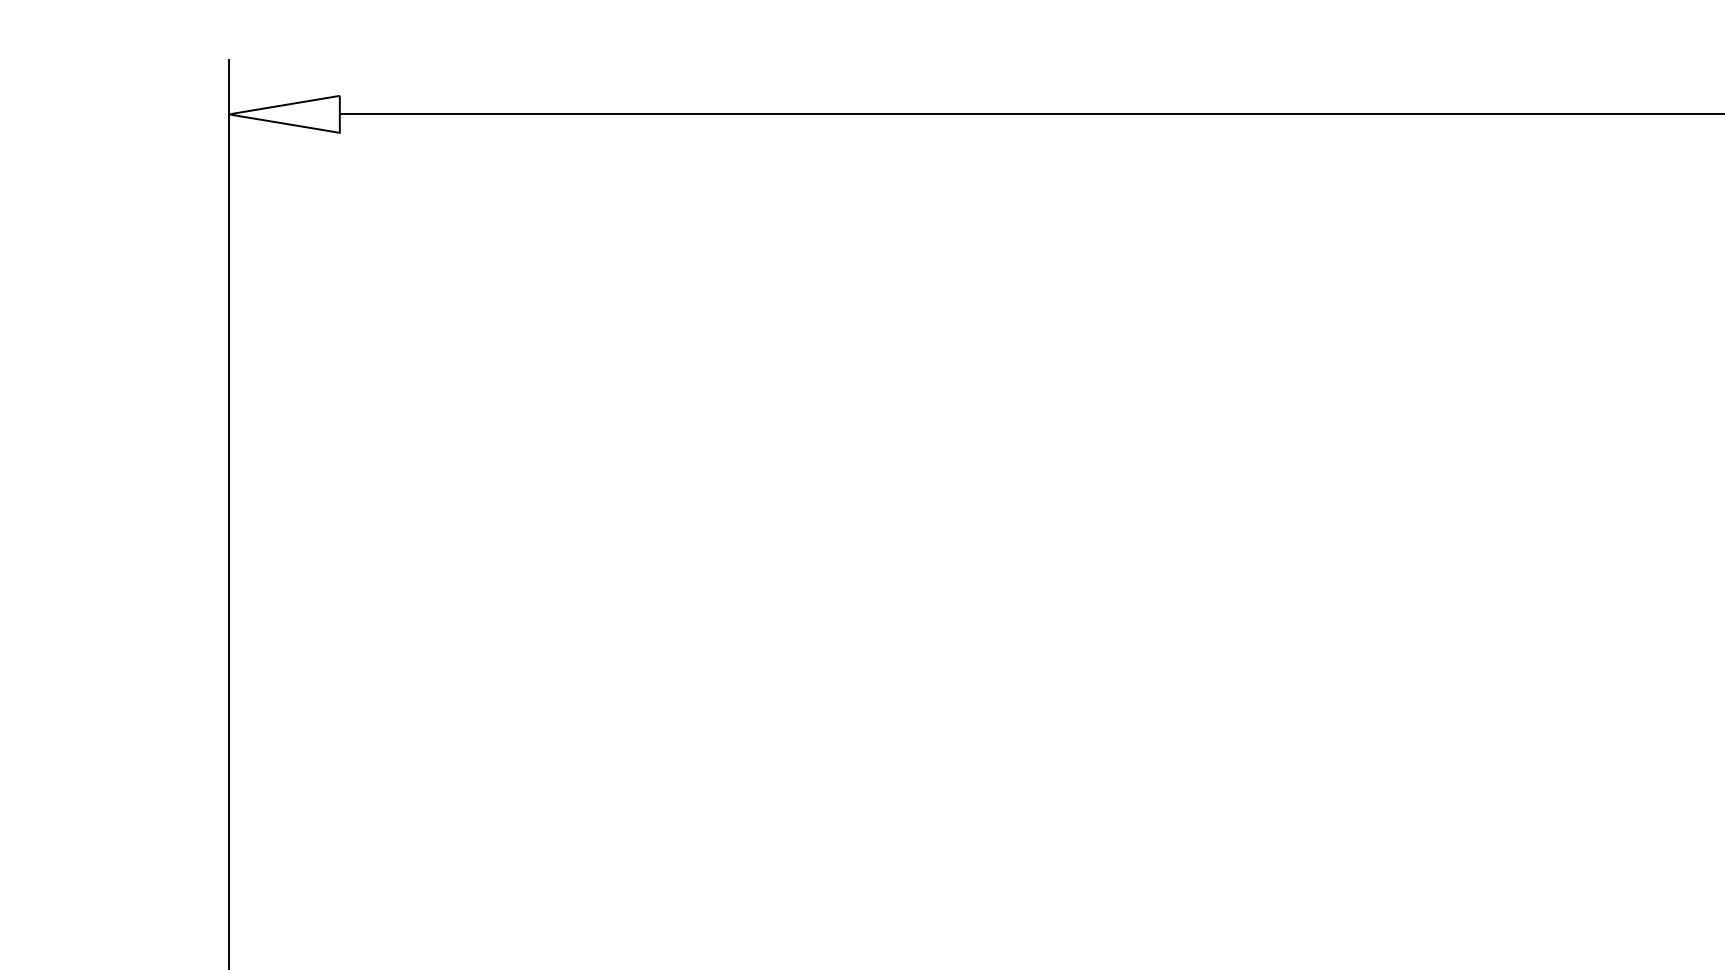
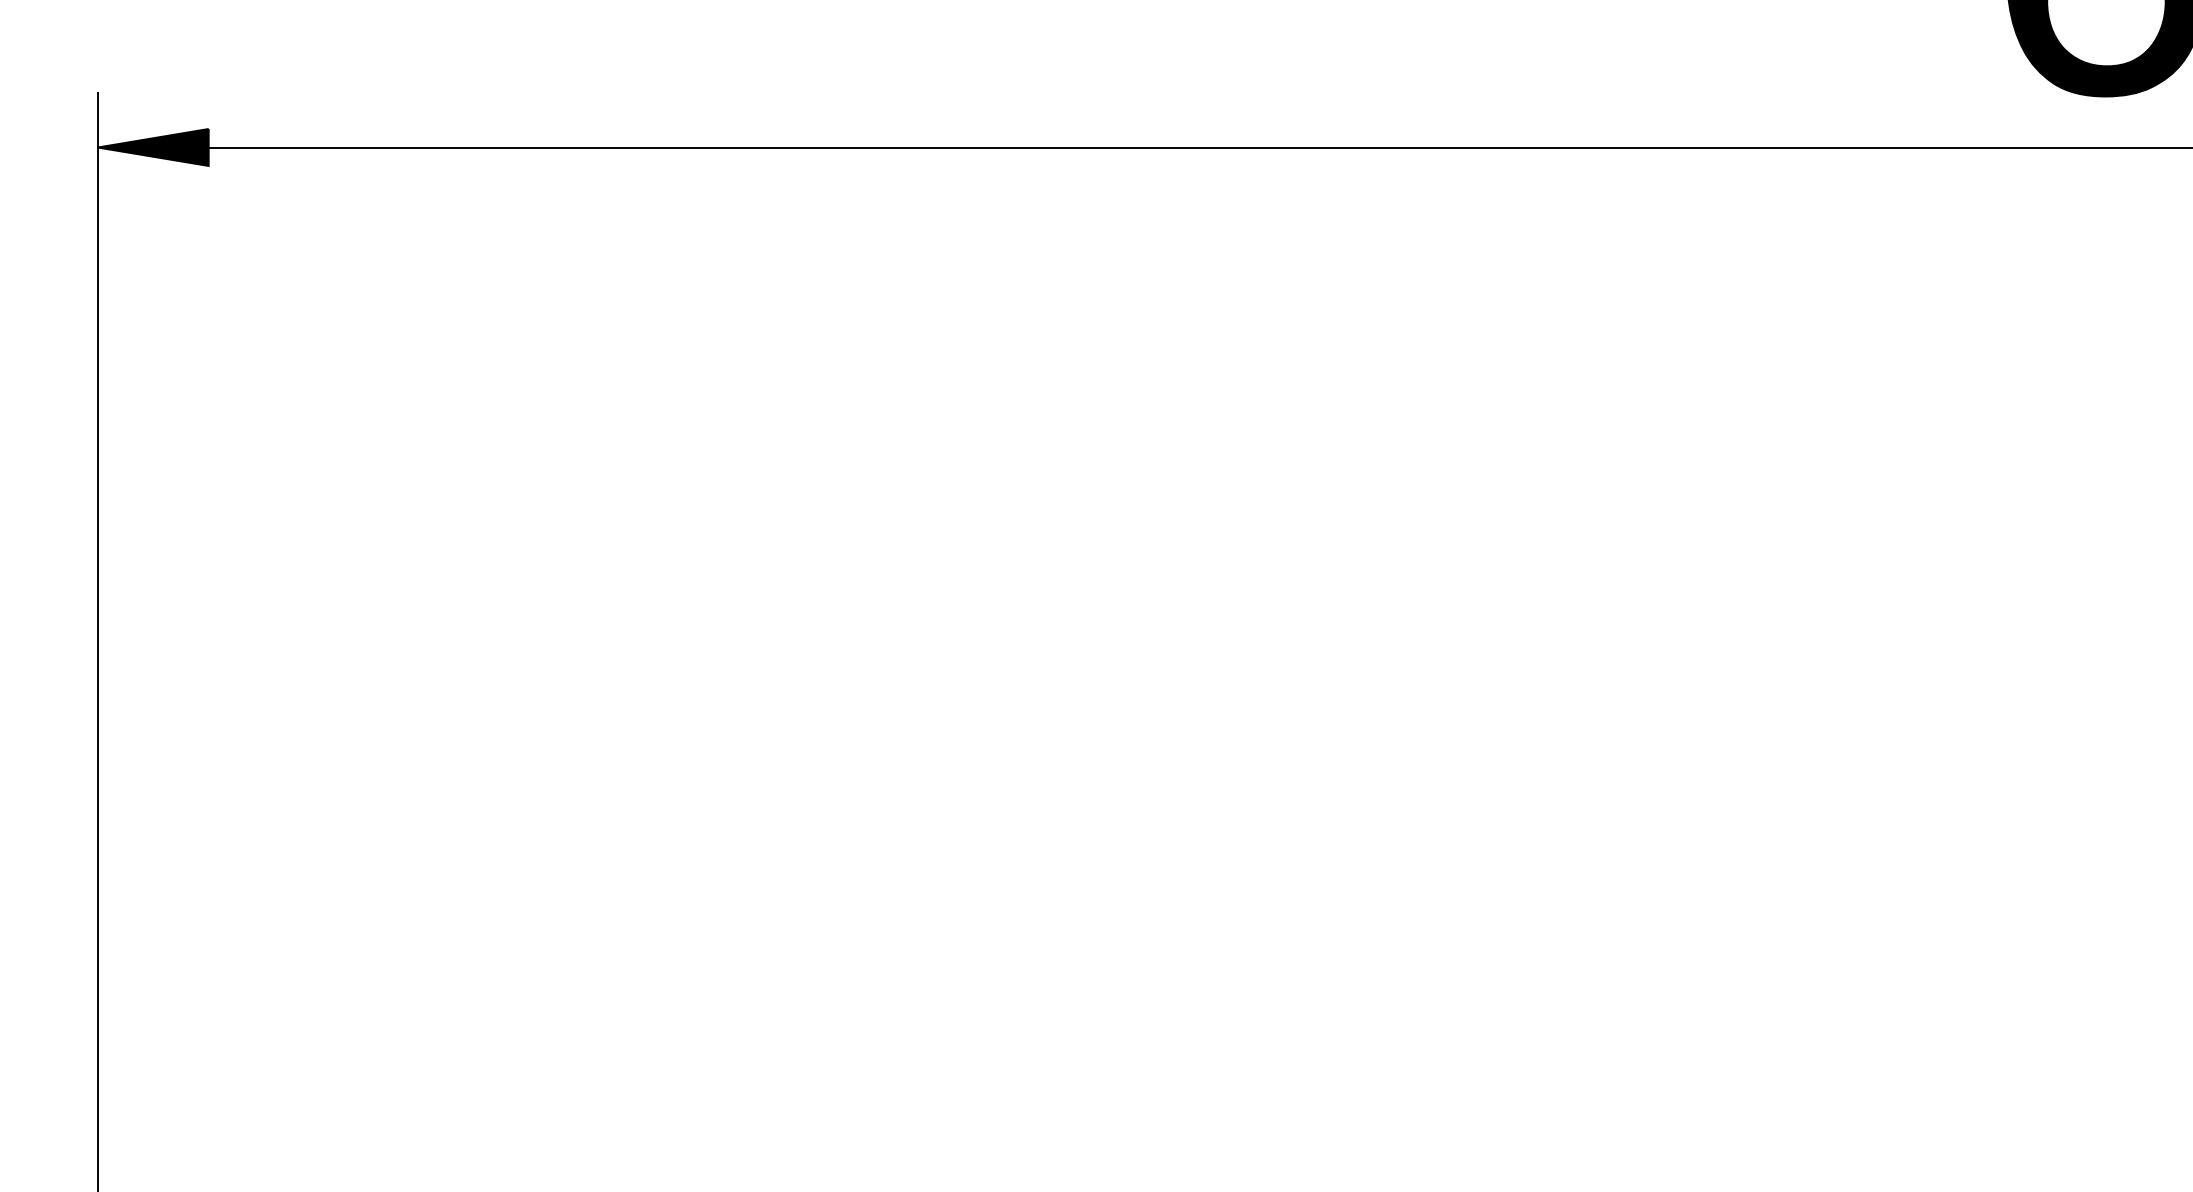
fill: (283, 113) -> (152, 146), added

